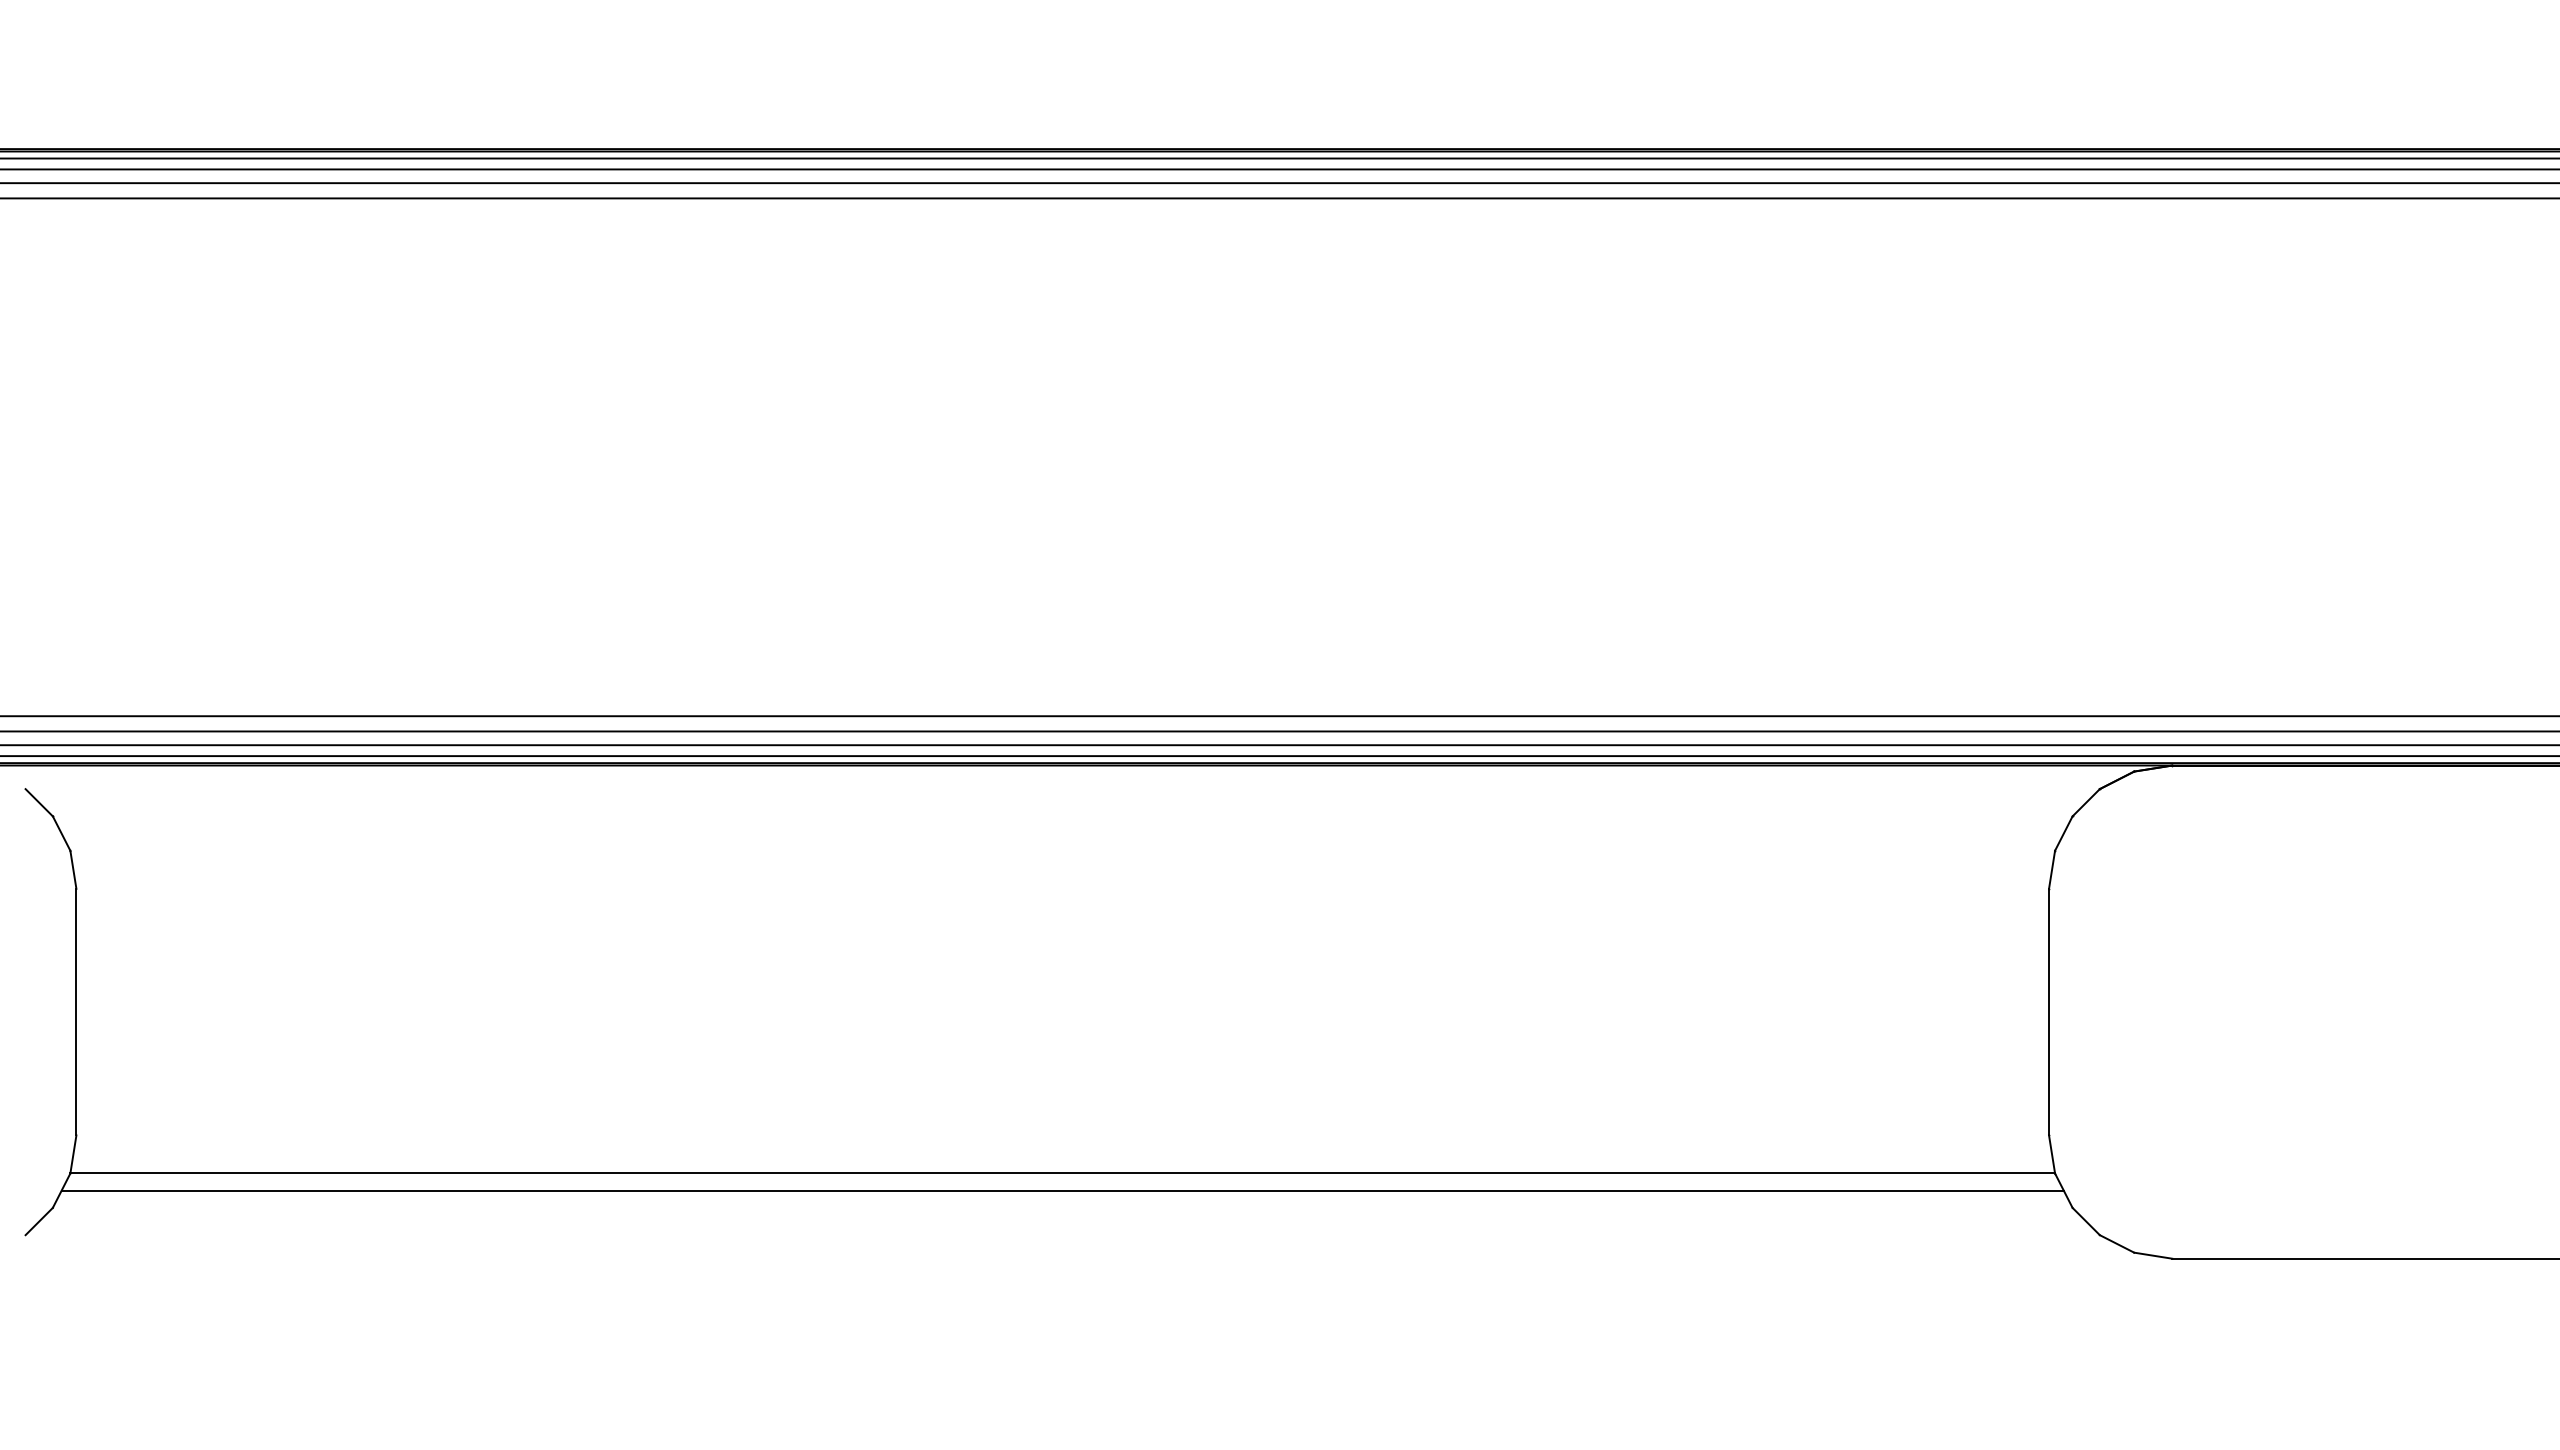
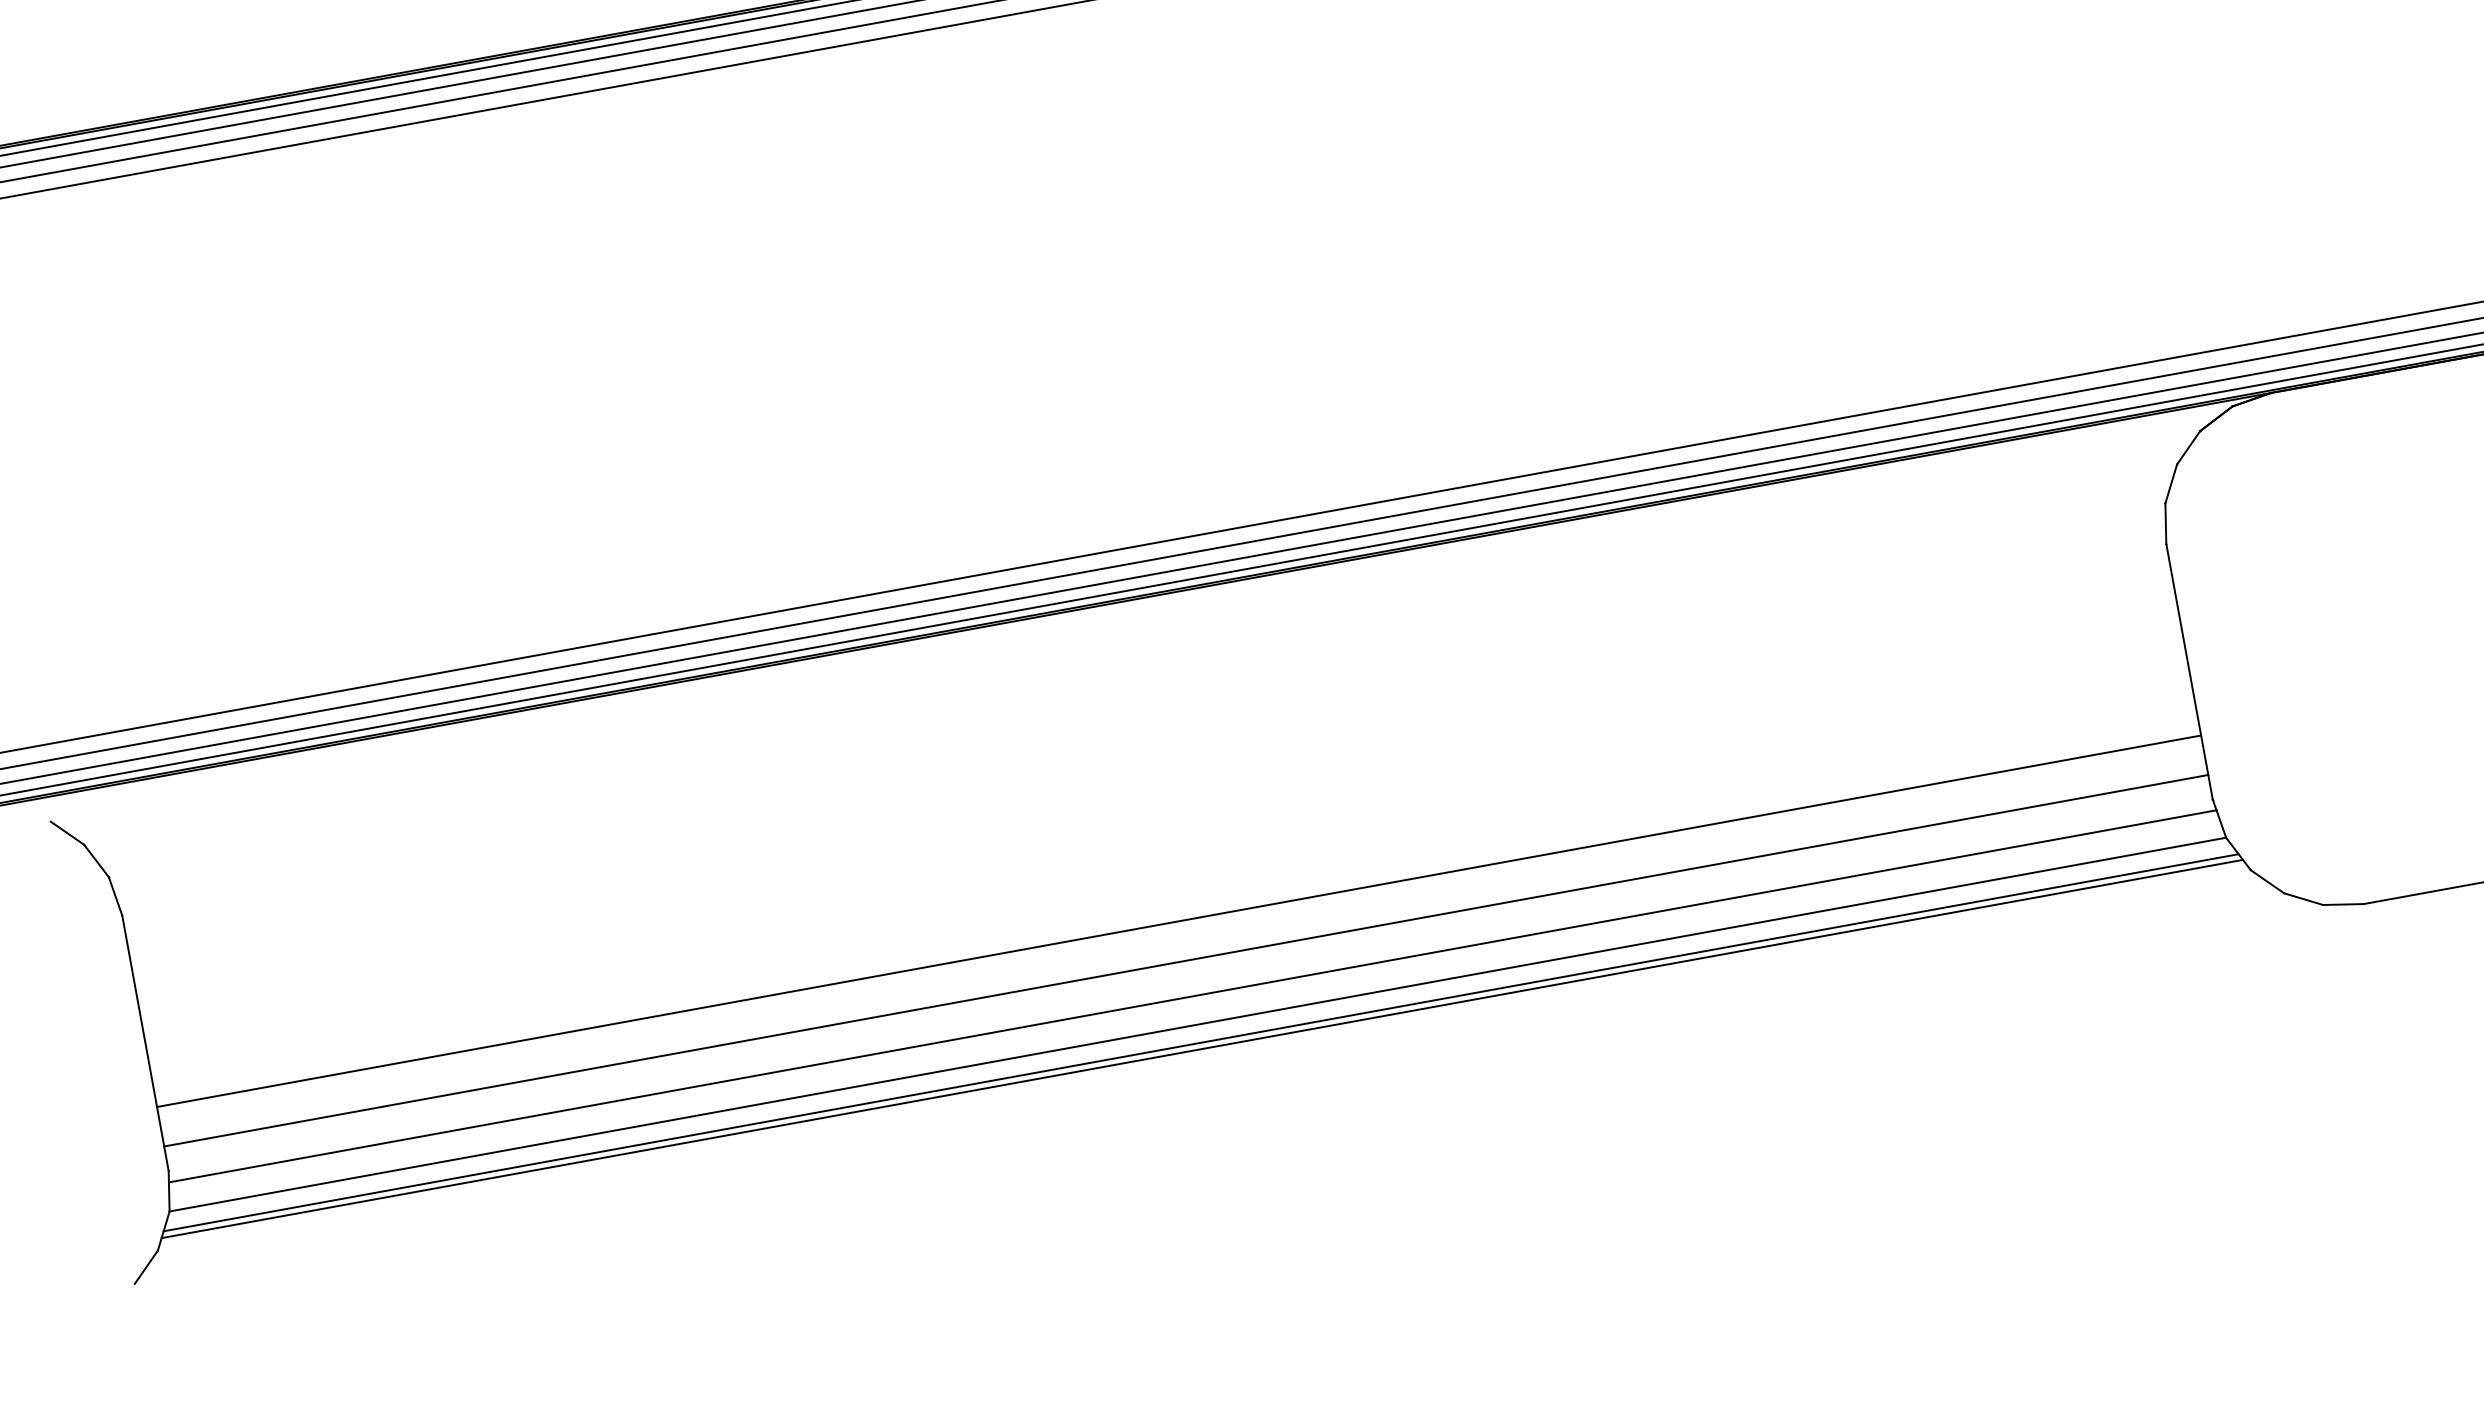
line: (1062, 1073) -> (1178, 921), added
line: (1062, 1111) -> (1185, 960), added
line: (1062, 1146) -> (1192, 996), added
line: (1062, 1196) -> (1201, 1048), added

